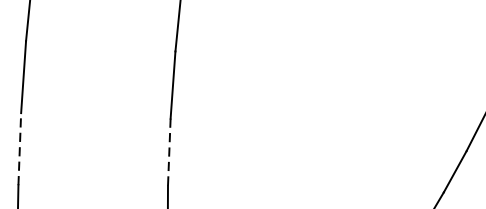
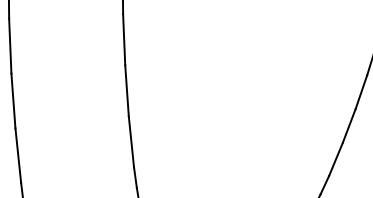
line: (20, 148) -> (18, 155), dashed -> solid
line: (169, 151) -> (131, 141), dashed -> solid

